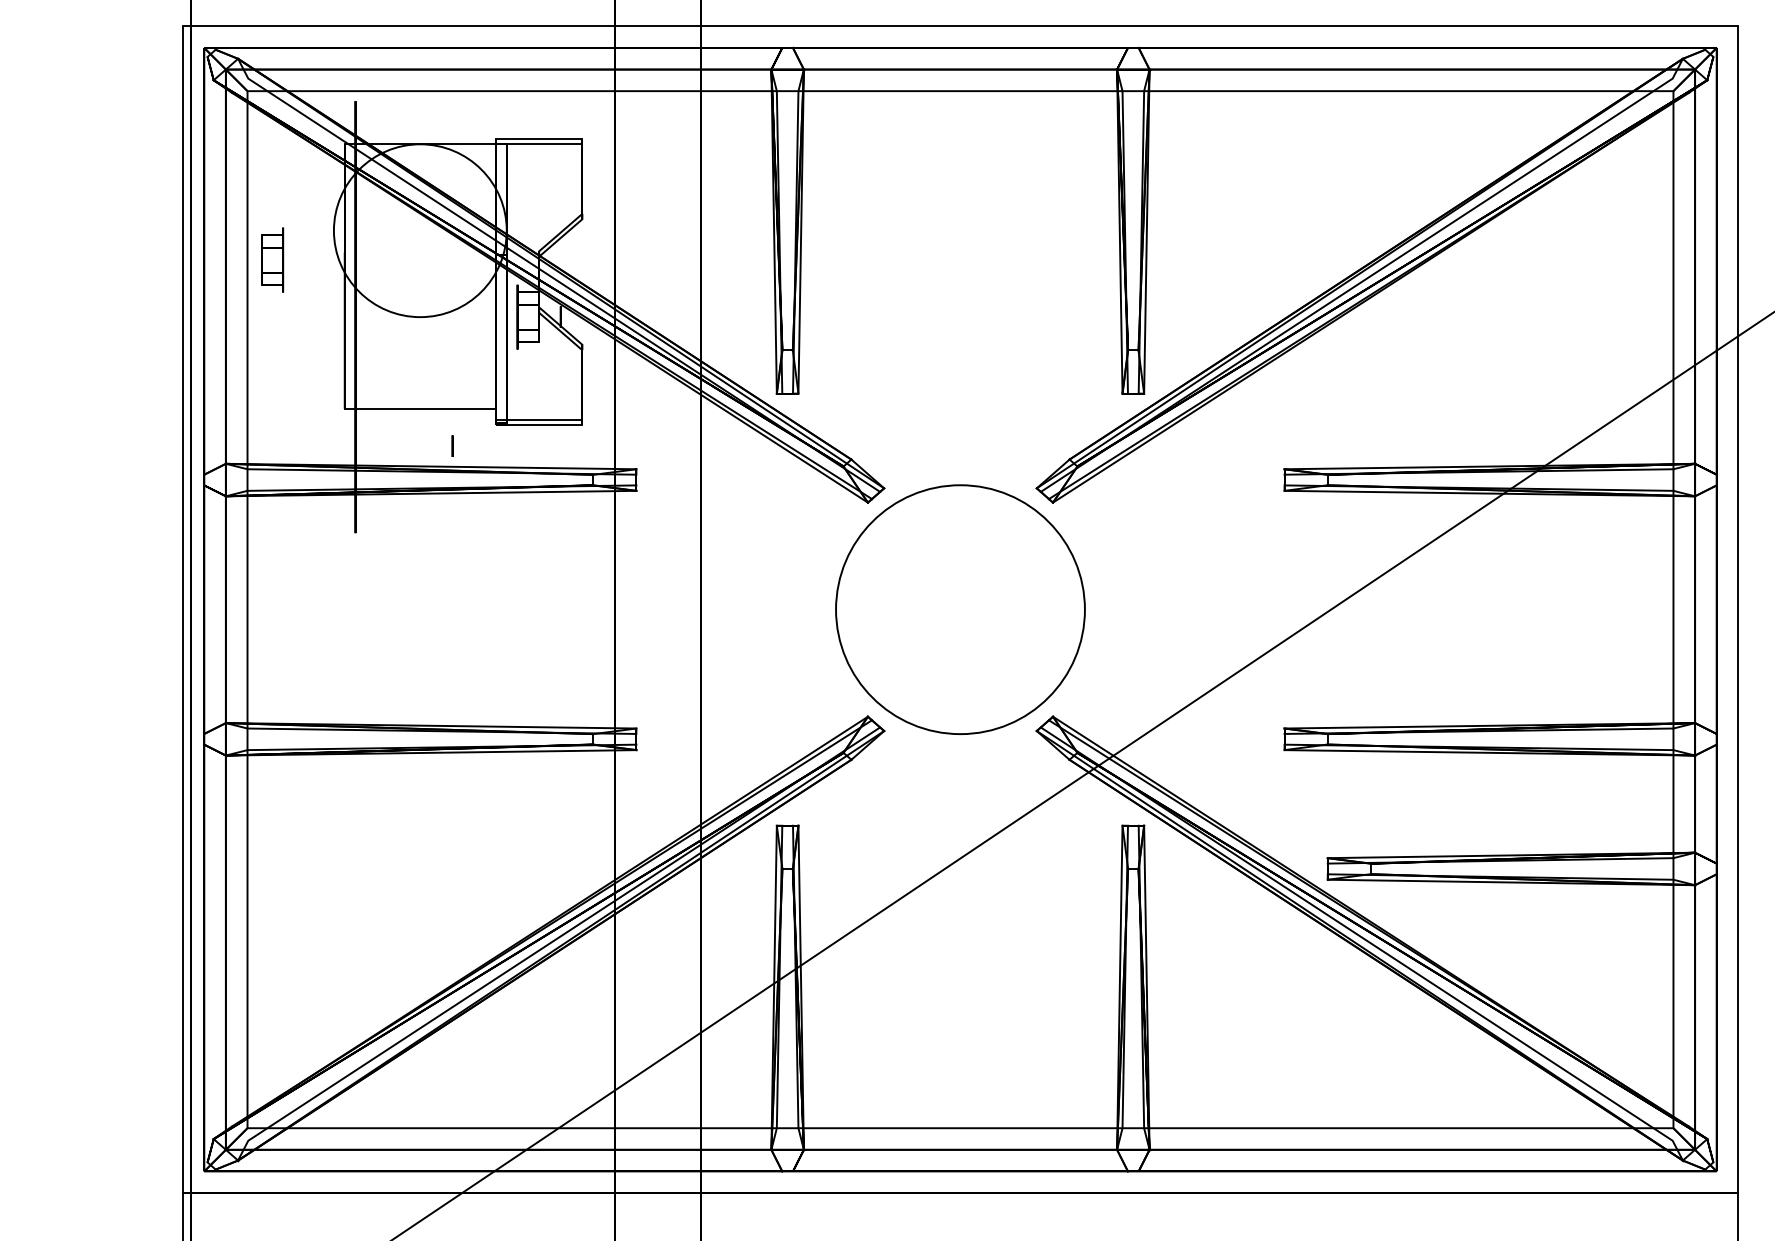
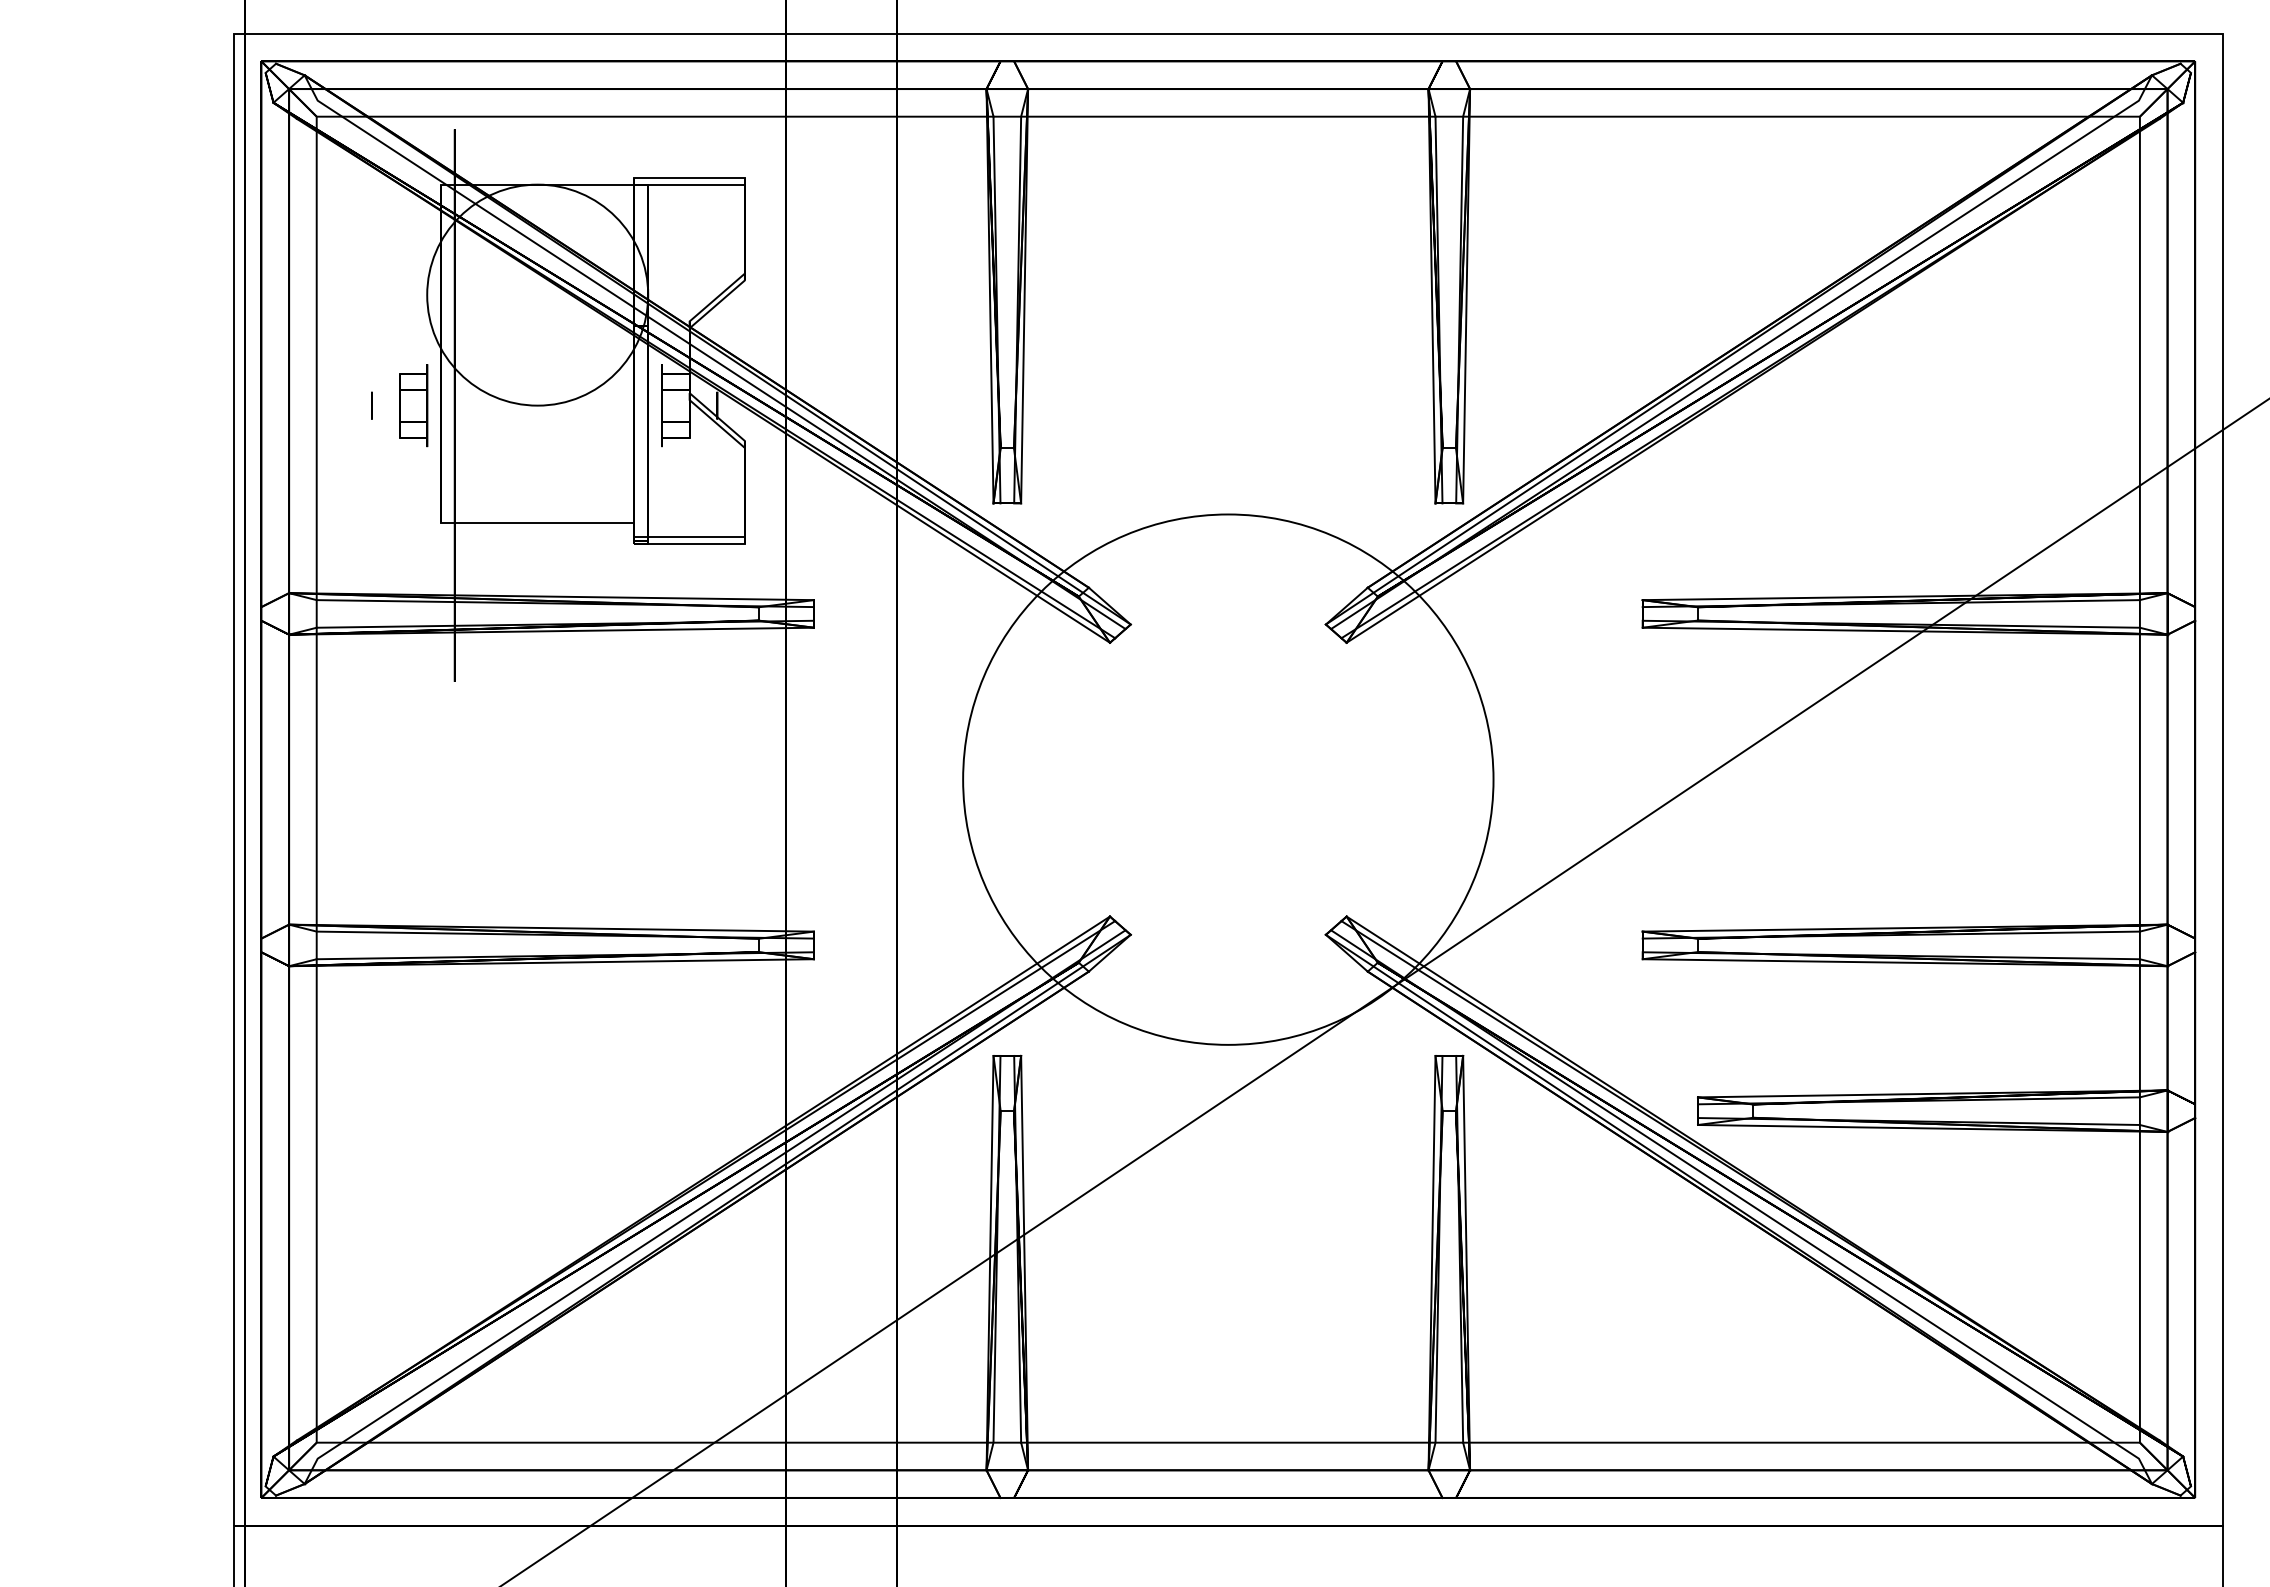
part: (272, 259) -> (413, 405), moved
circle: (452, 446) -> (371, 405), moved
circle: (960, 609) -> (1228, 779), size x1.67

